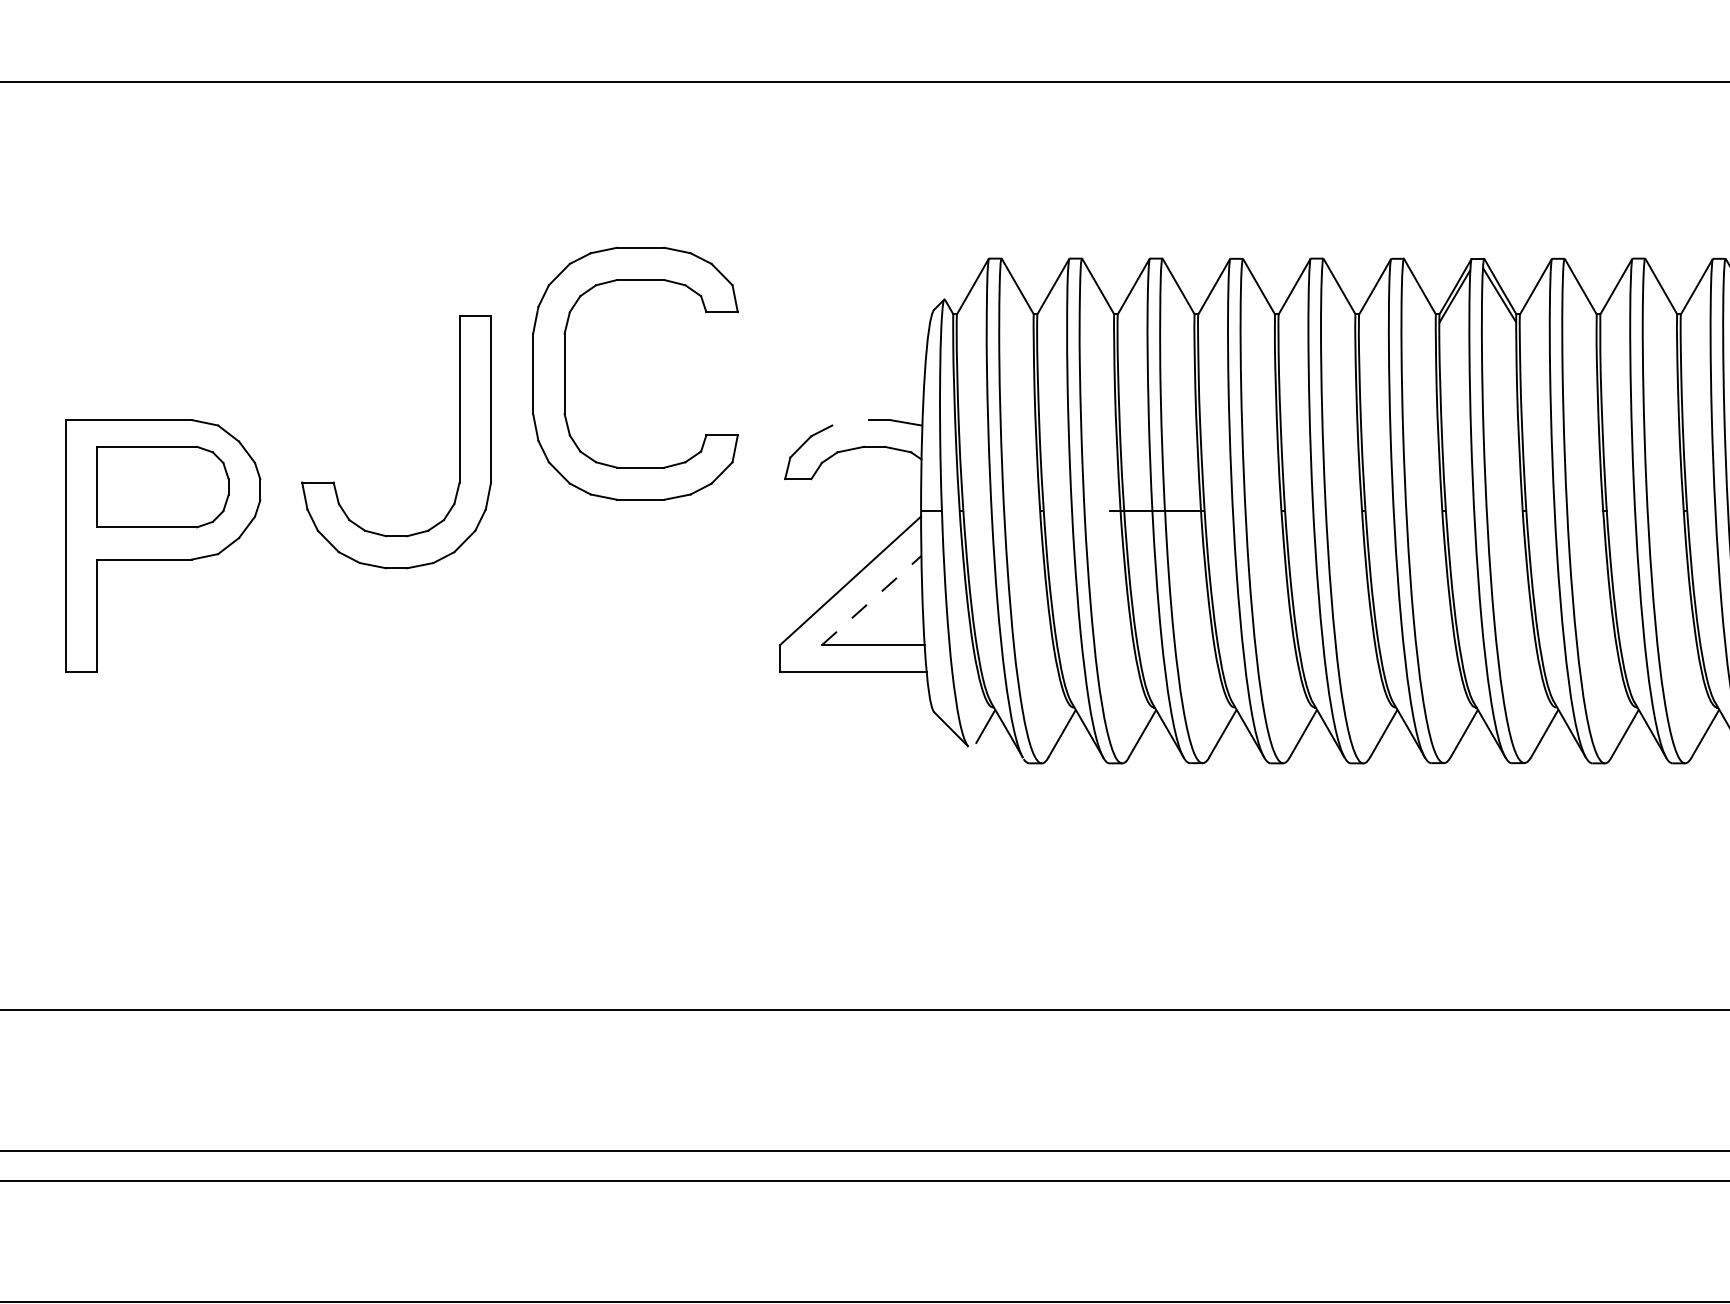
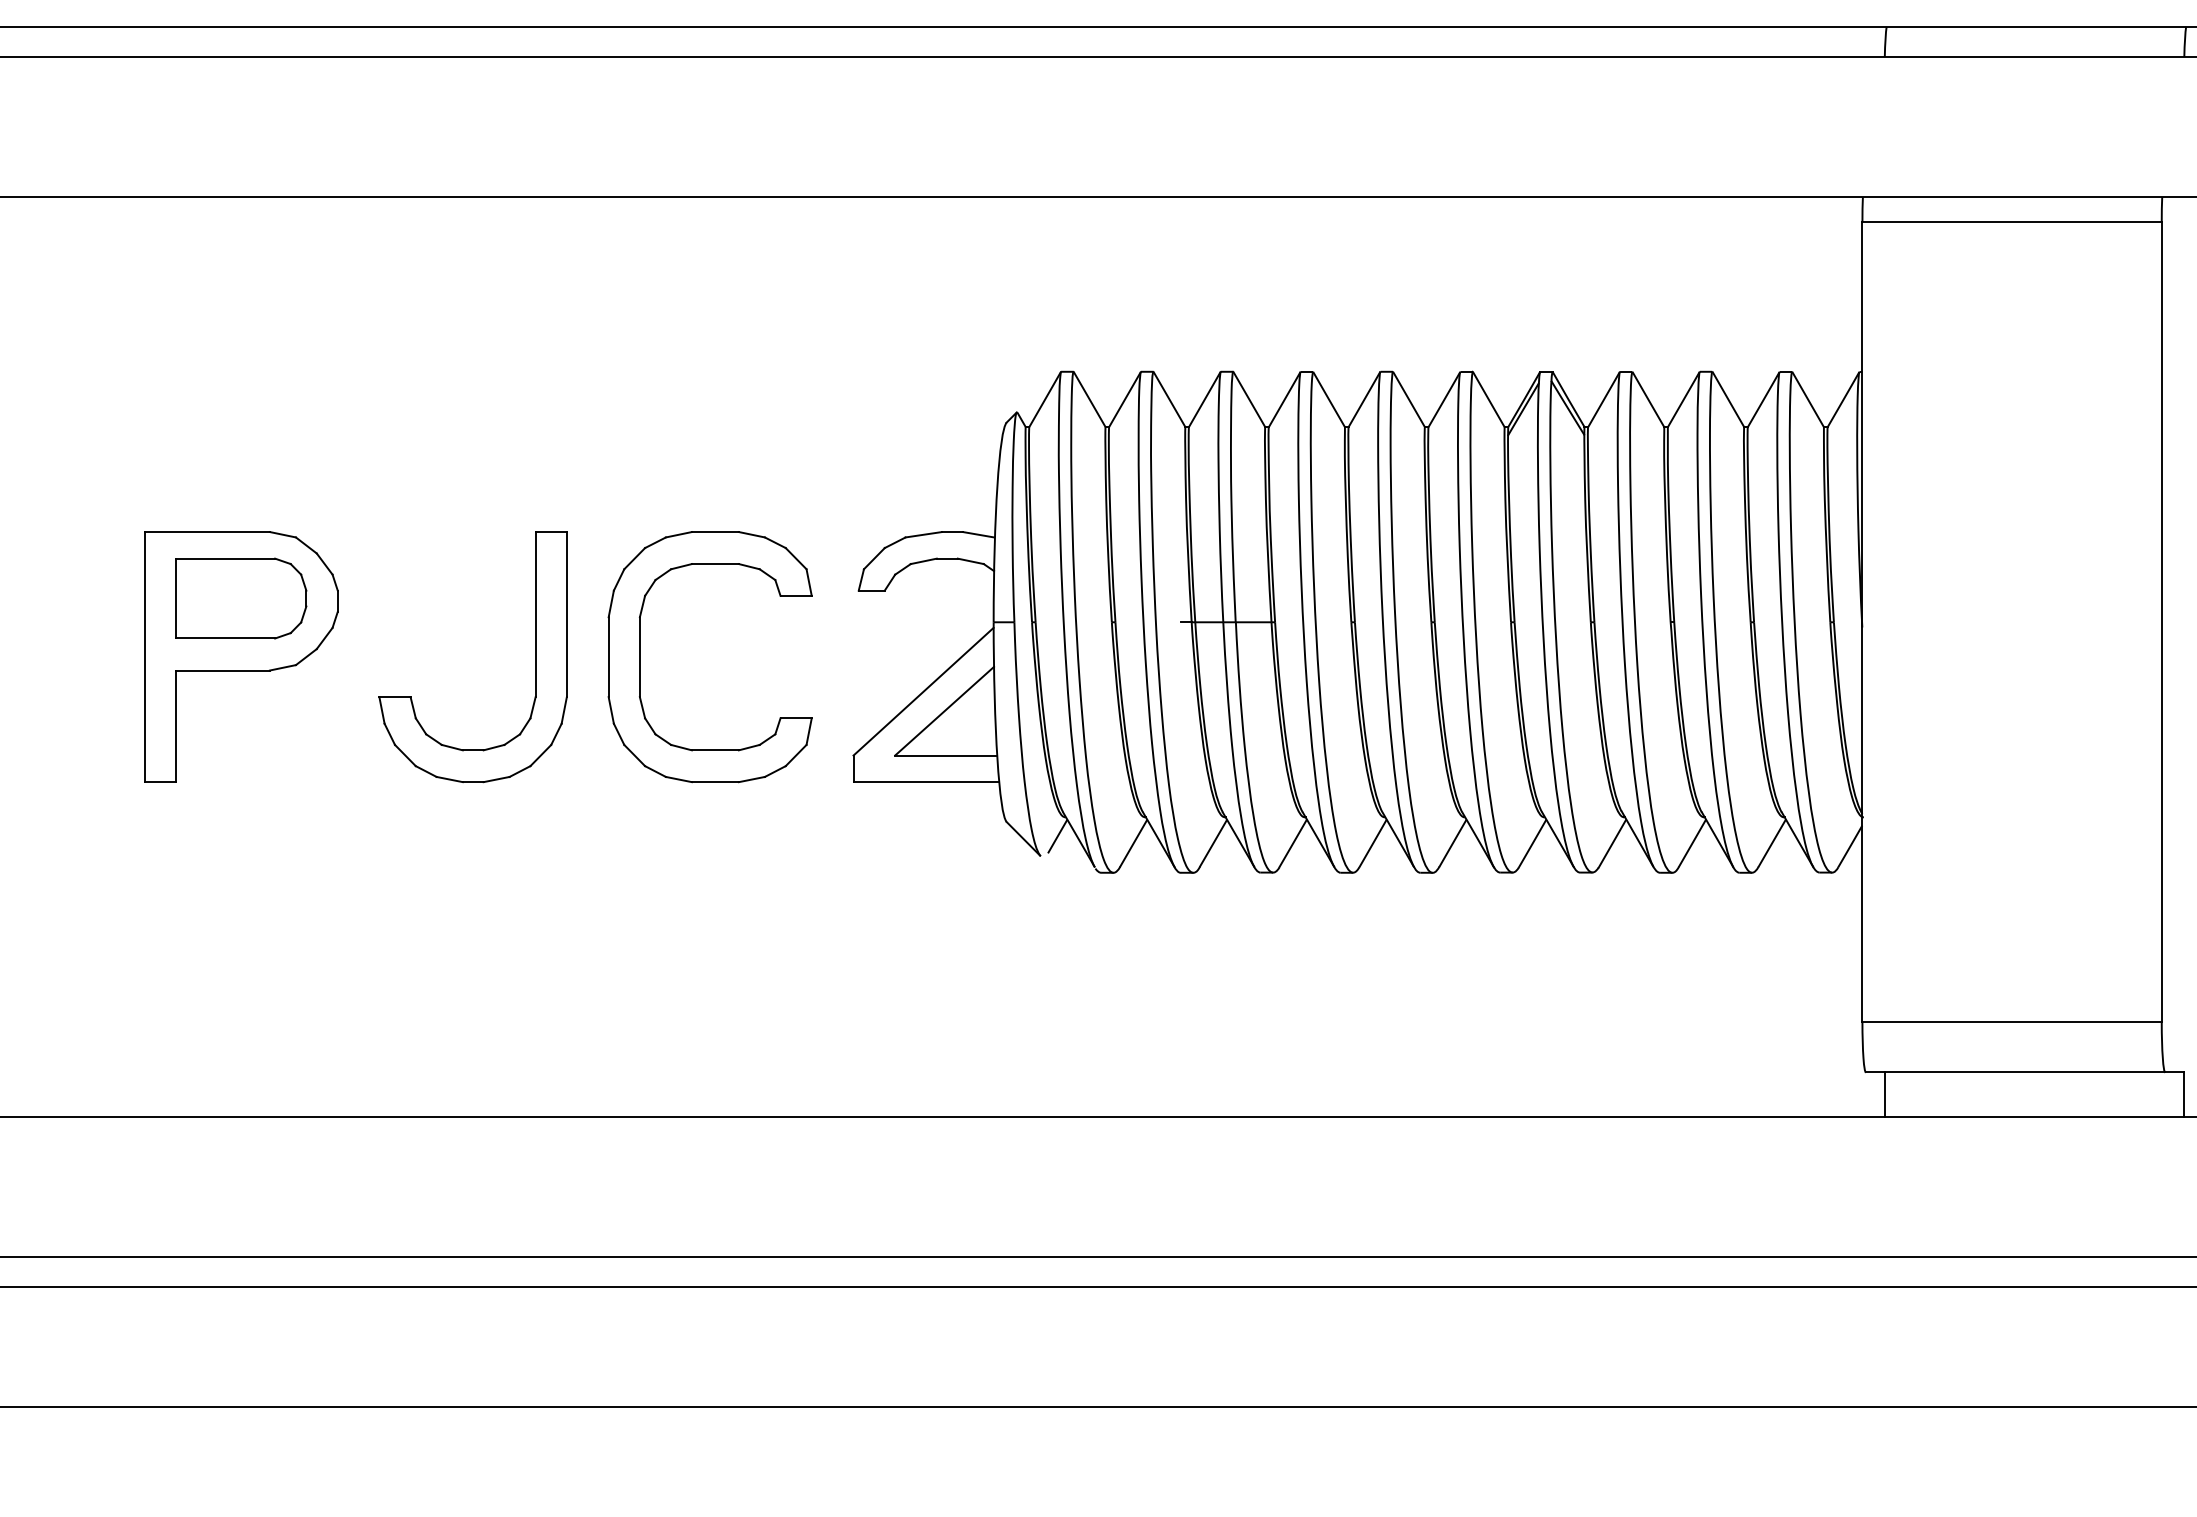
part: (565, 374) -> (640, 657), moved
line: (850, 422) -> (923, 534), added
part: (459, 442) -> (535, 657), moved
line: (871, 599) -> (944, 710), dashed -> solid

